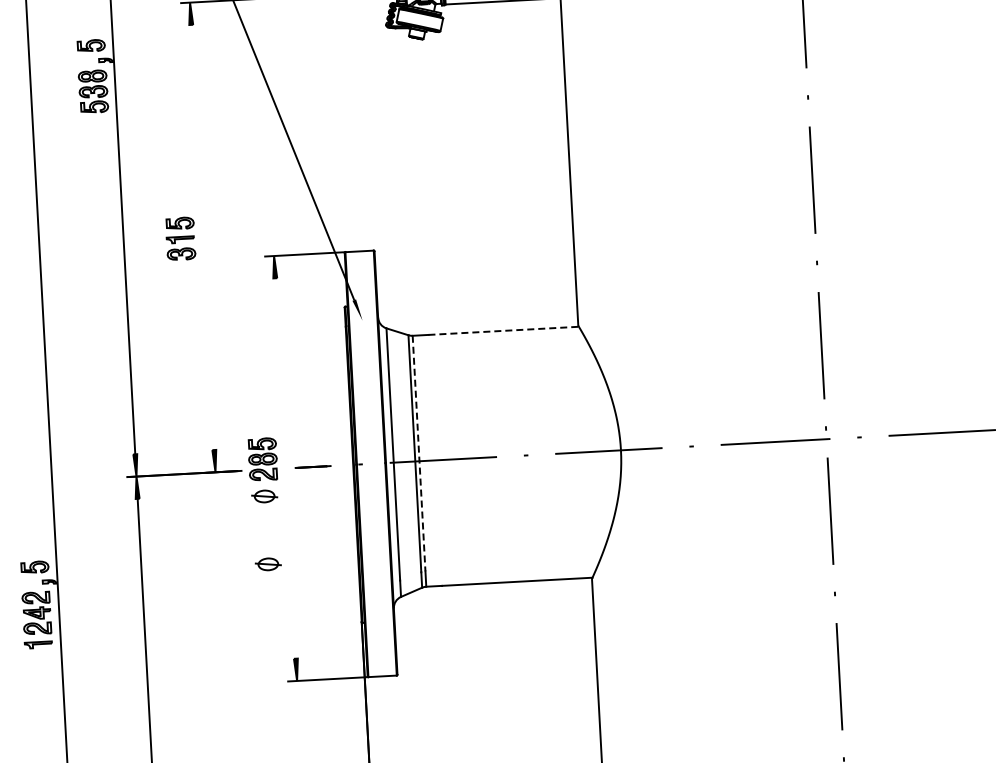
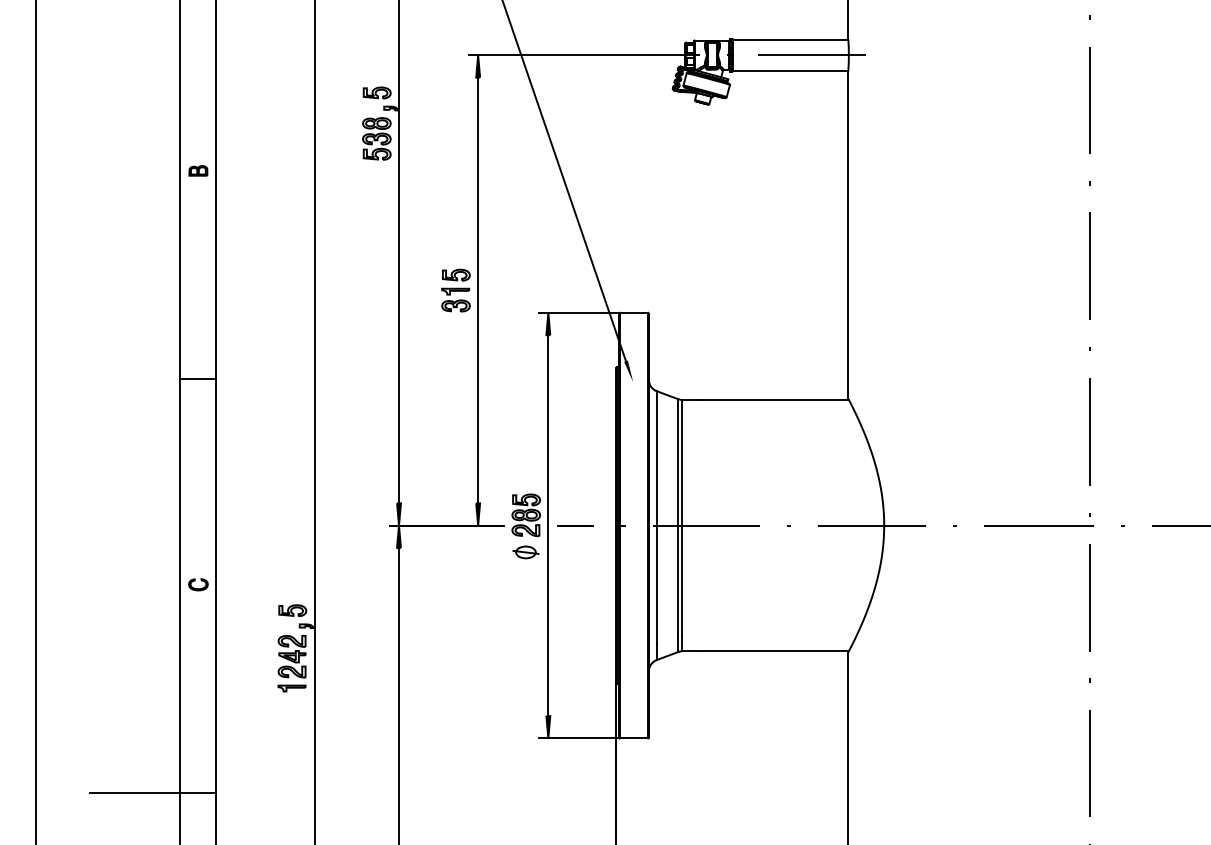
line: (203, 237) -> (478, 290), added
line: (504, 330) -> (774, 399), dashed -> solid
line: (419, 453) -> (682, 517), dashed -> solid
line: (285, 468) -> (548, 525), added
part: (267, 564) -> (525, 620), removed

